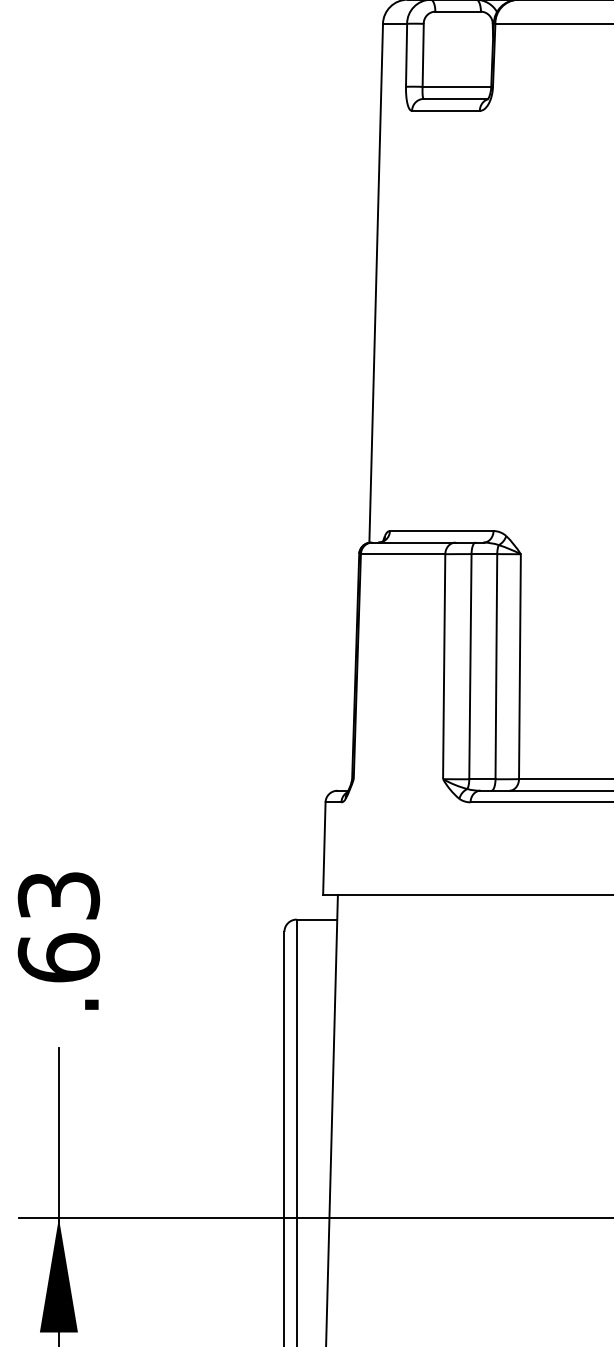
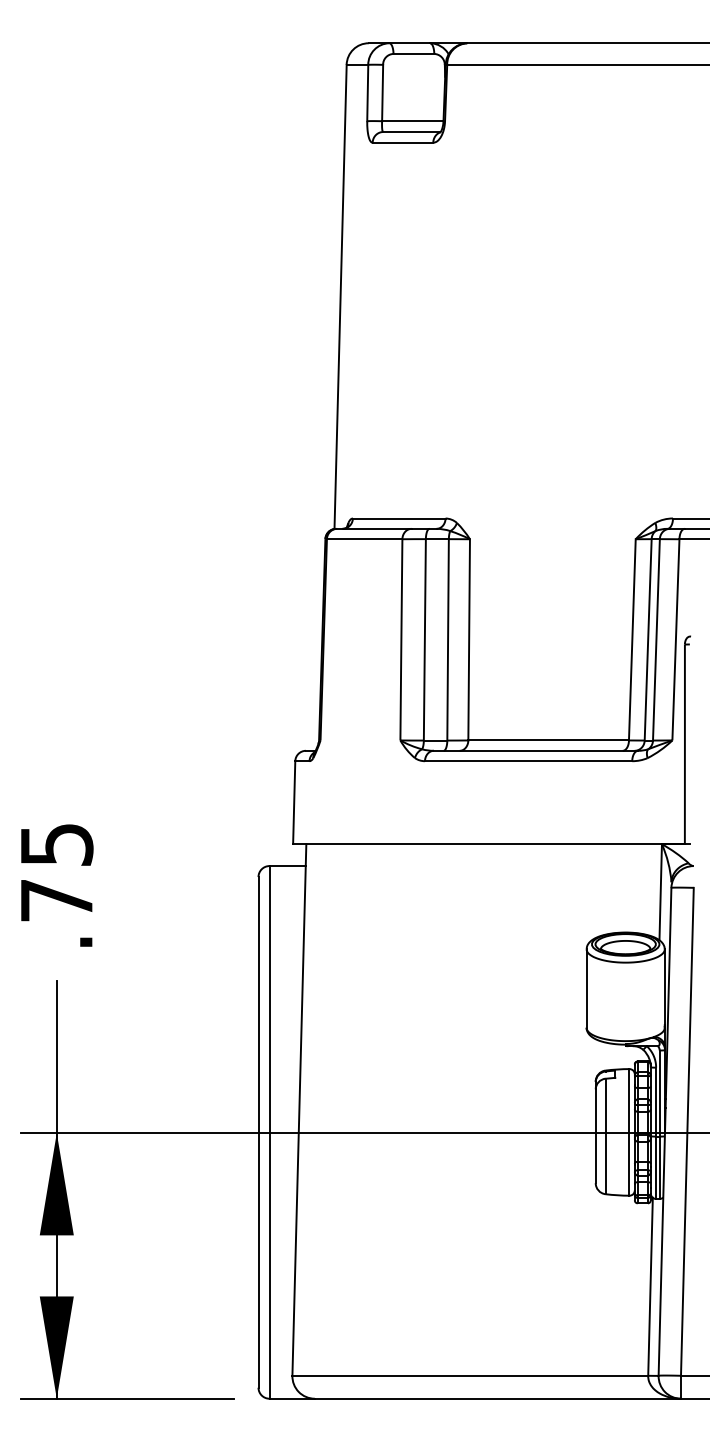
text: (58, 926) -> (56, 872), .63 -> .75

